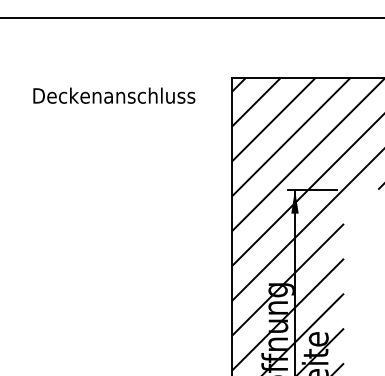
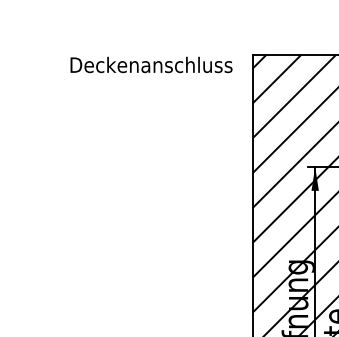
text: (114, 95) -> (151, 64), moved

